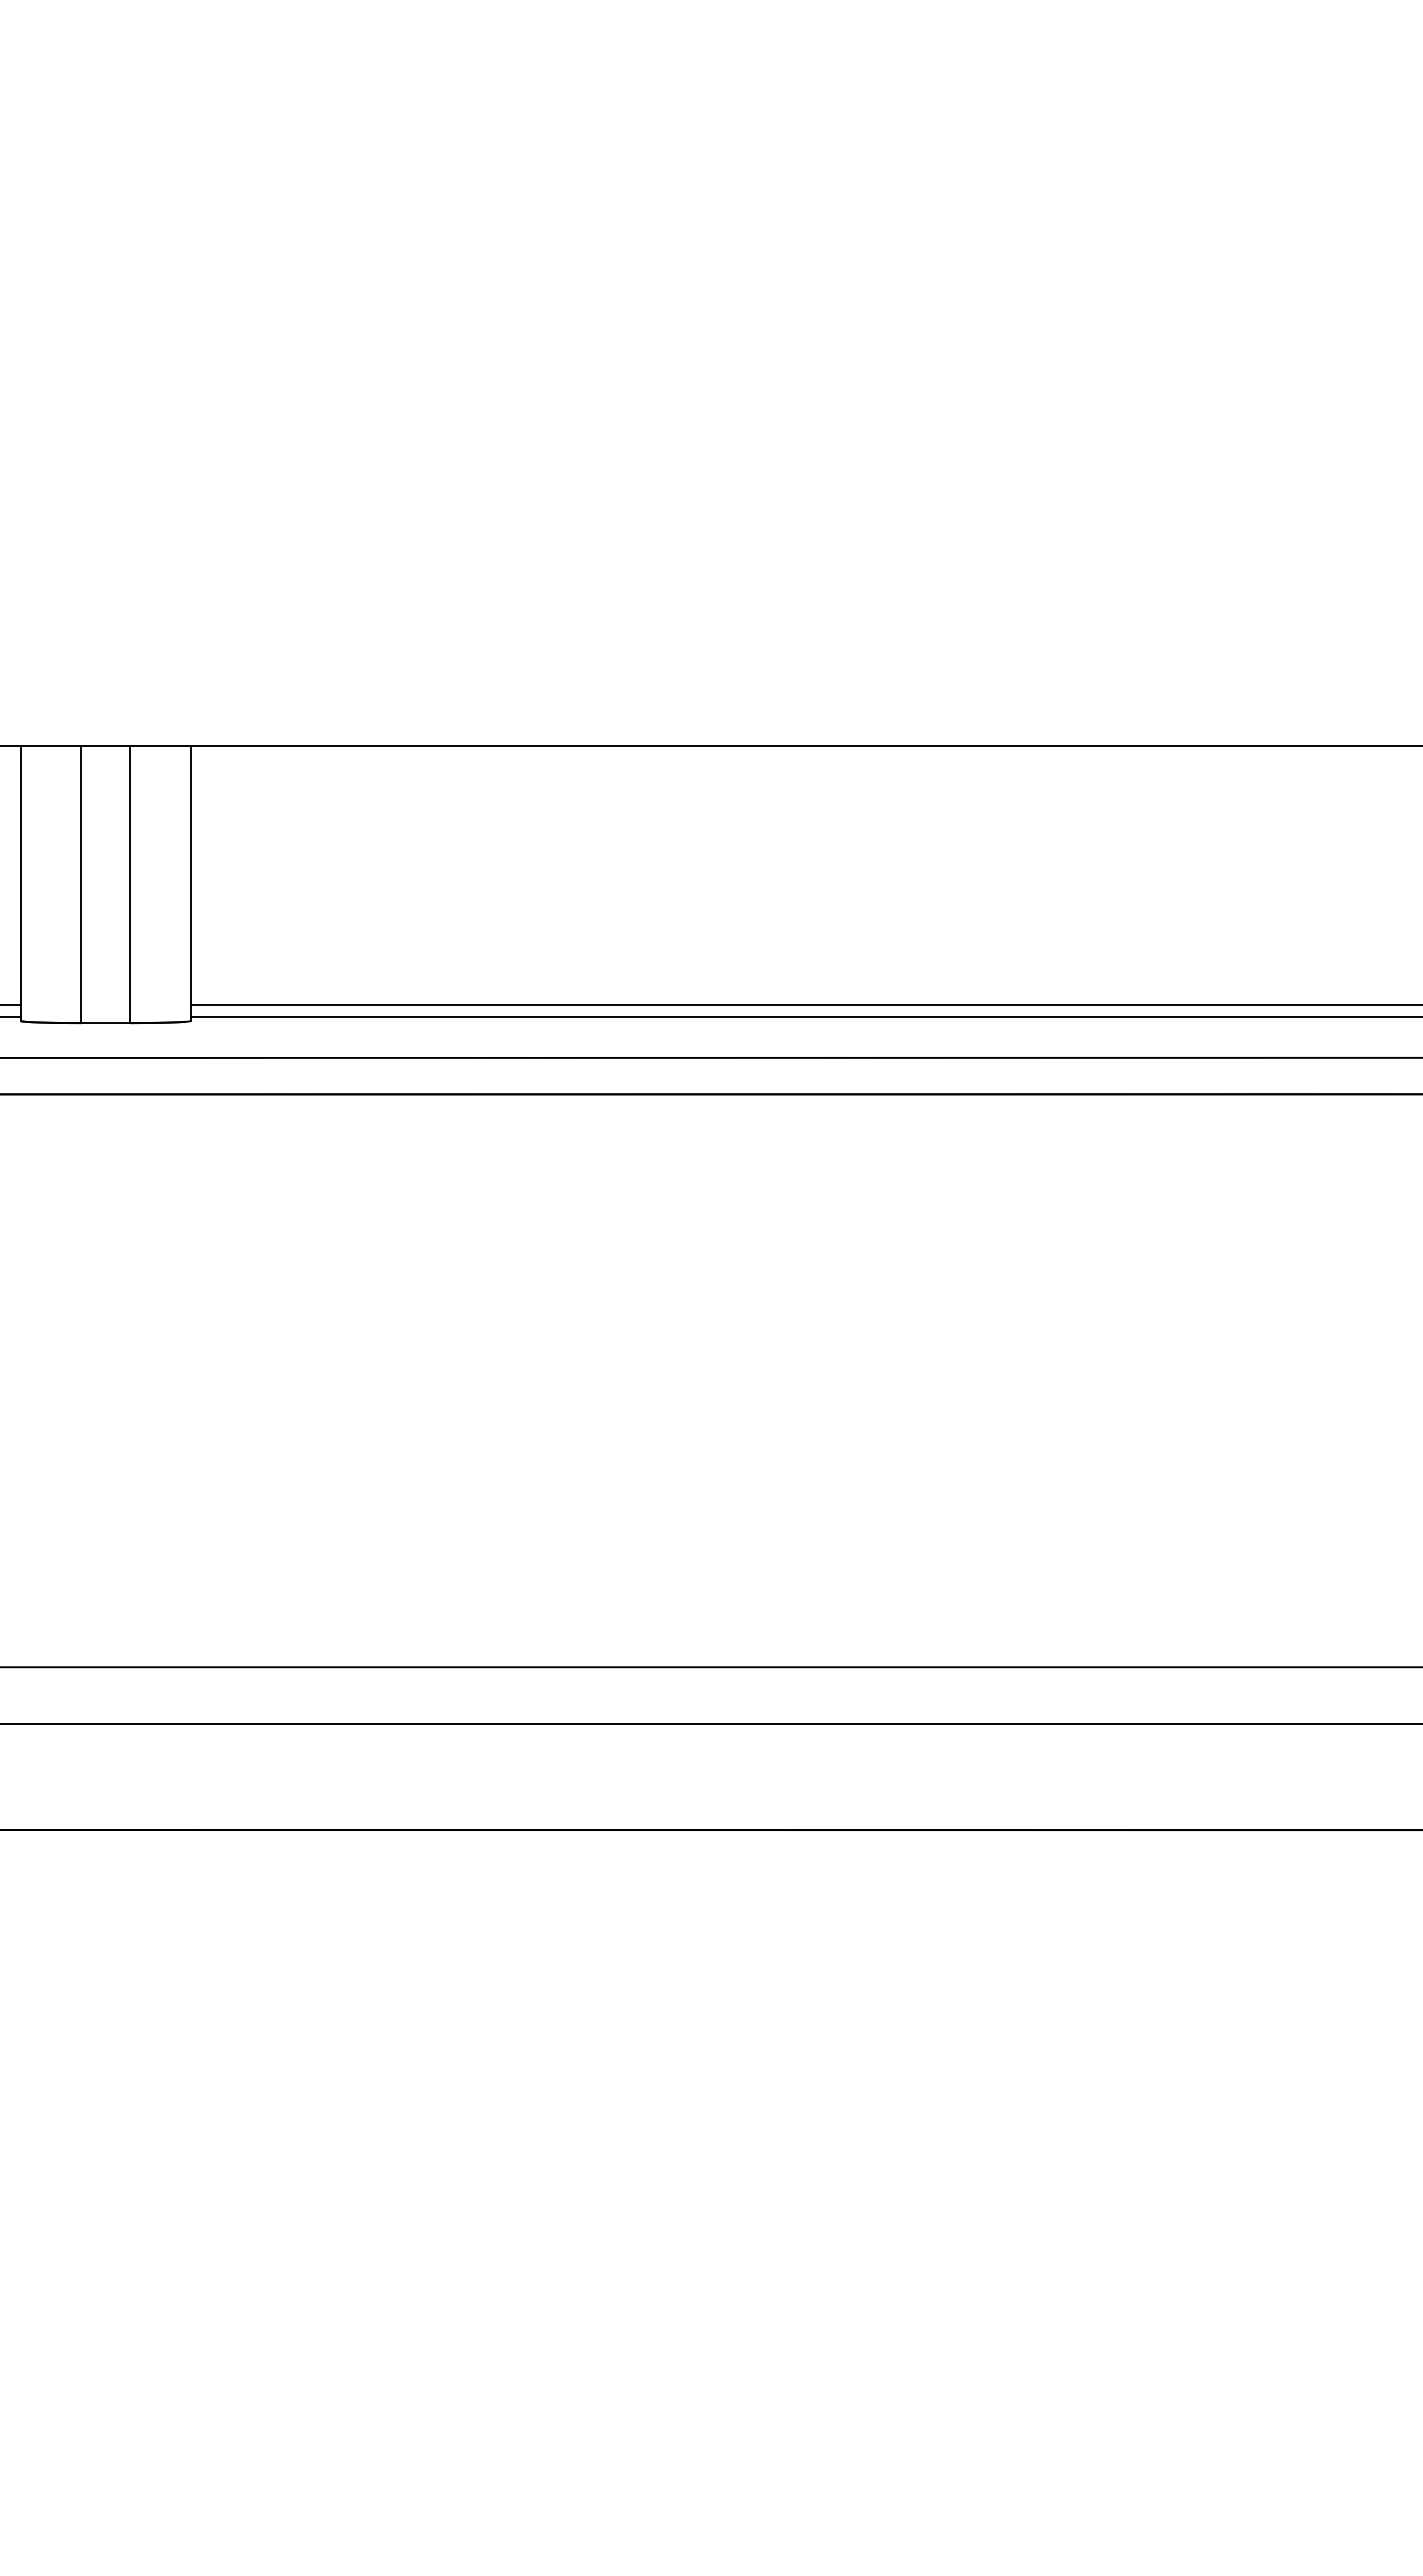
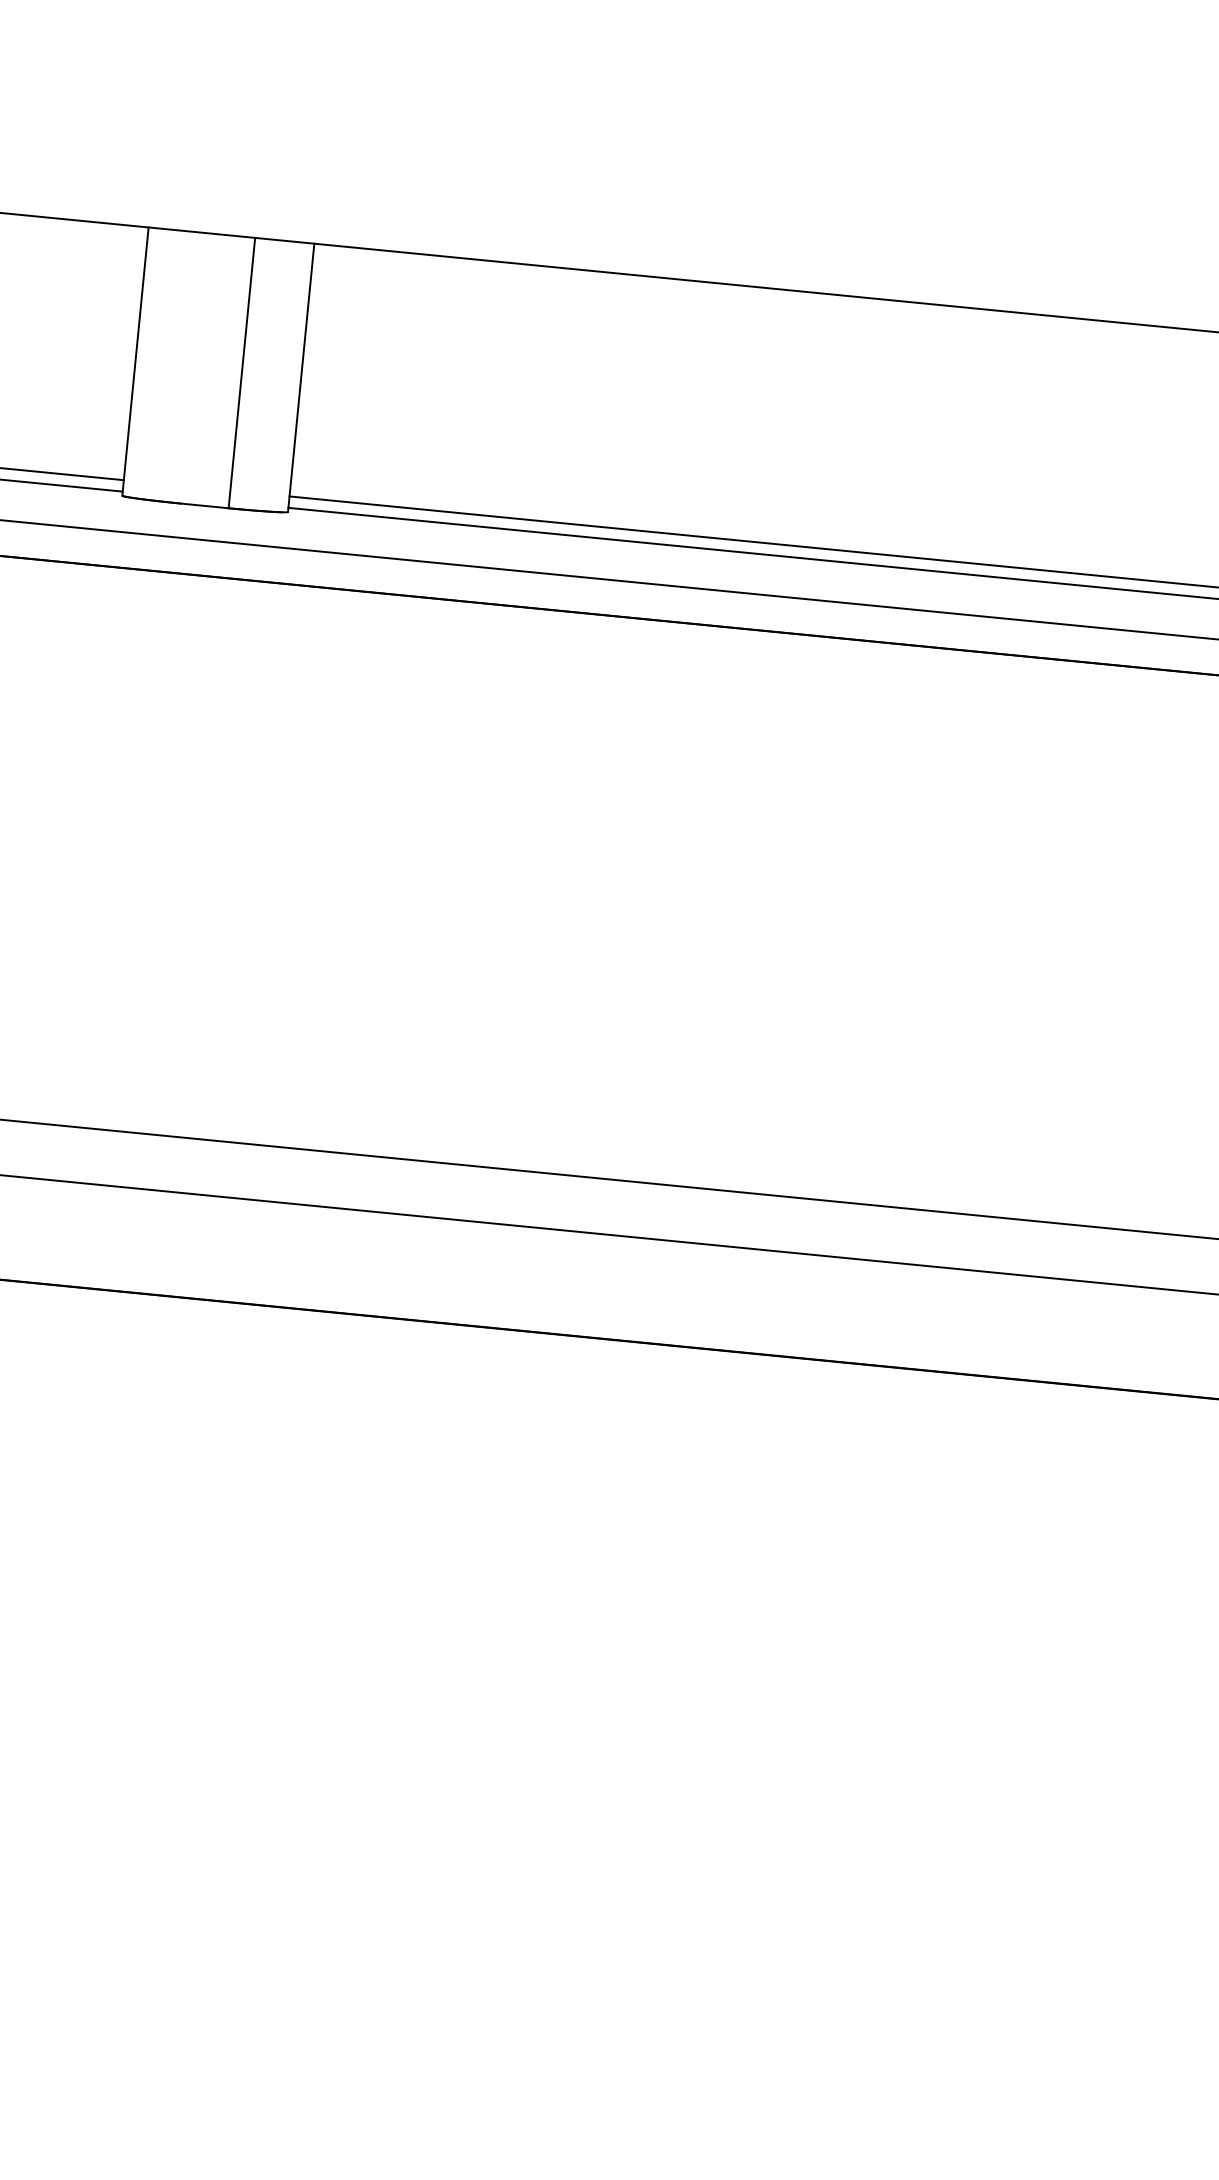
line: (81, 884) -> (194, 368), removed

